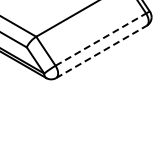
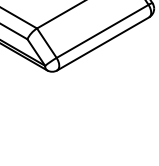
line: (101, 39) -> (103, 31), dashed -> solid
line: (101, 51) -> (103, 43), dashed -> solid

